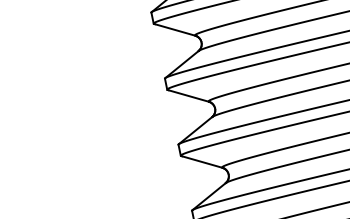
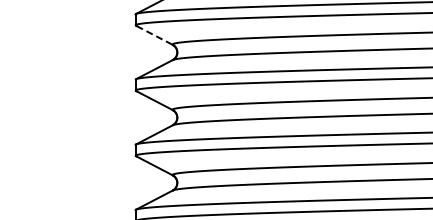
line: (175, 29) -> (155, 35), solid -> dashed

